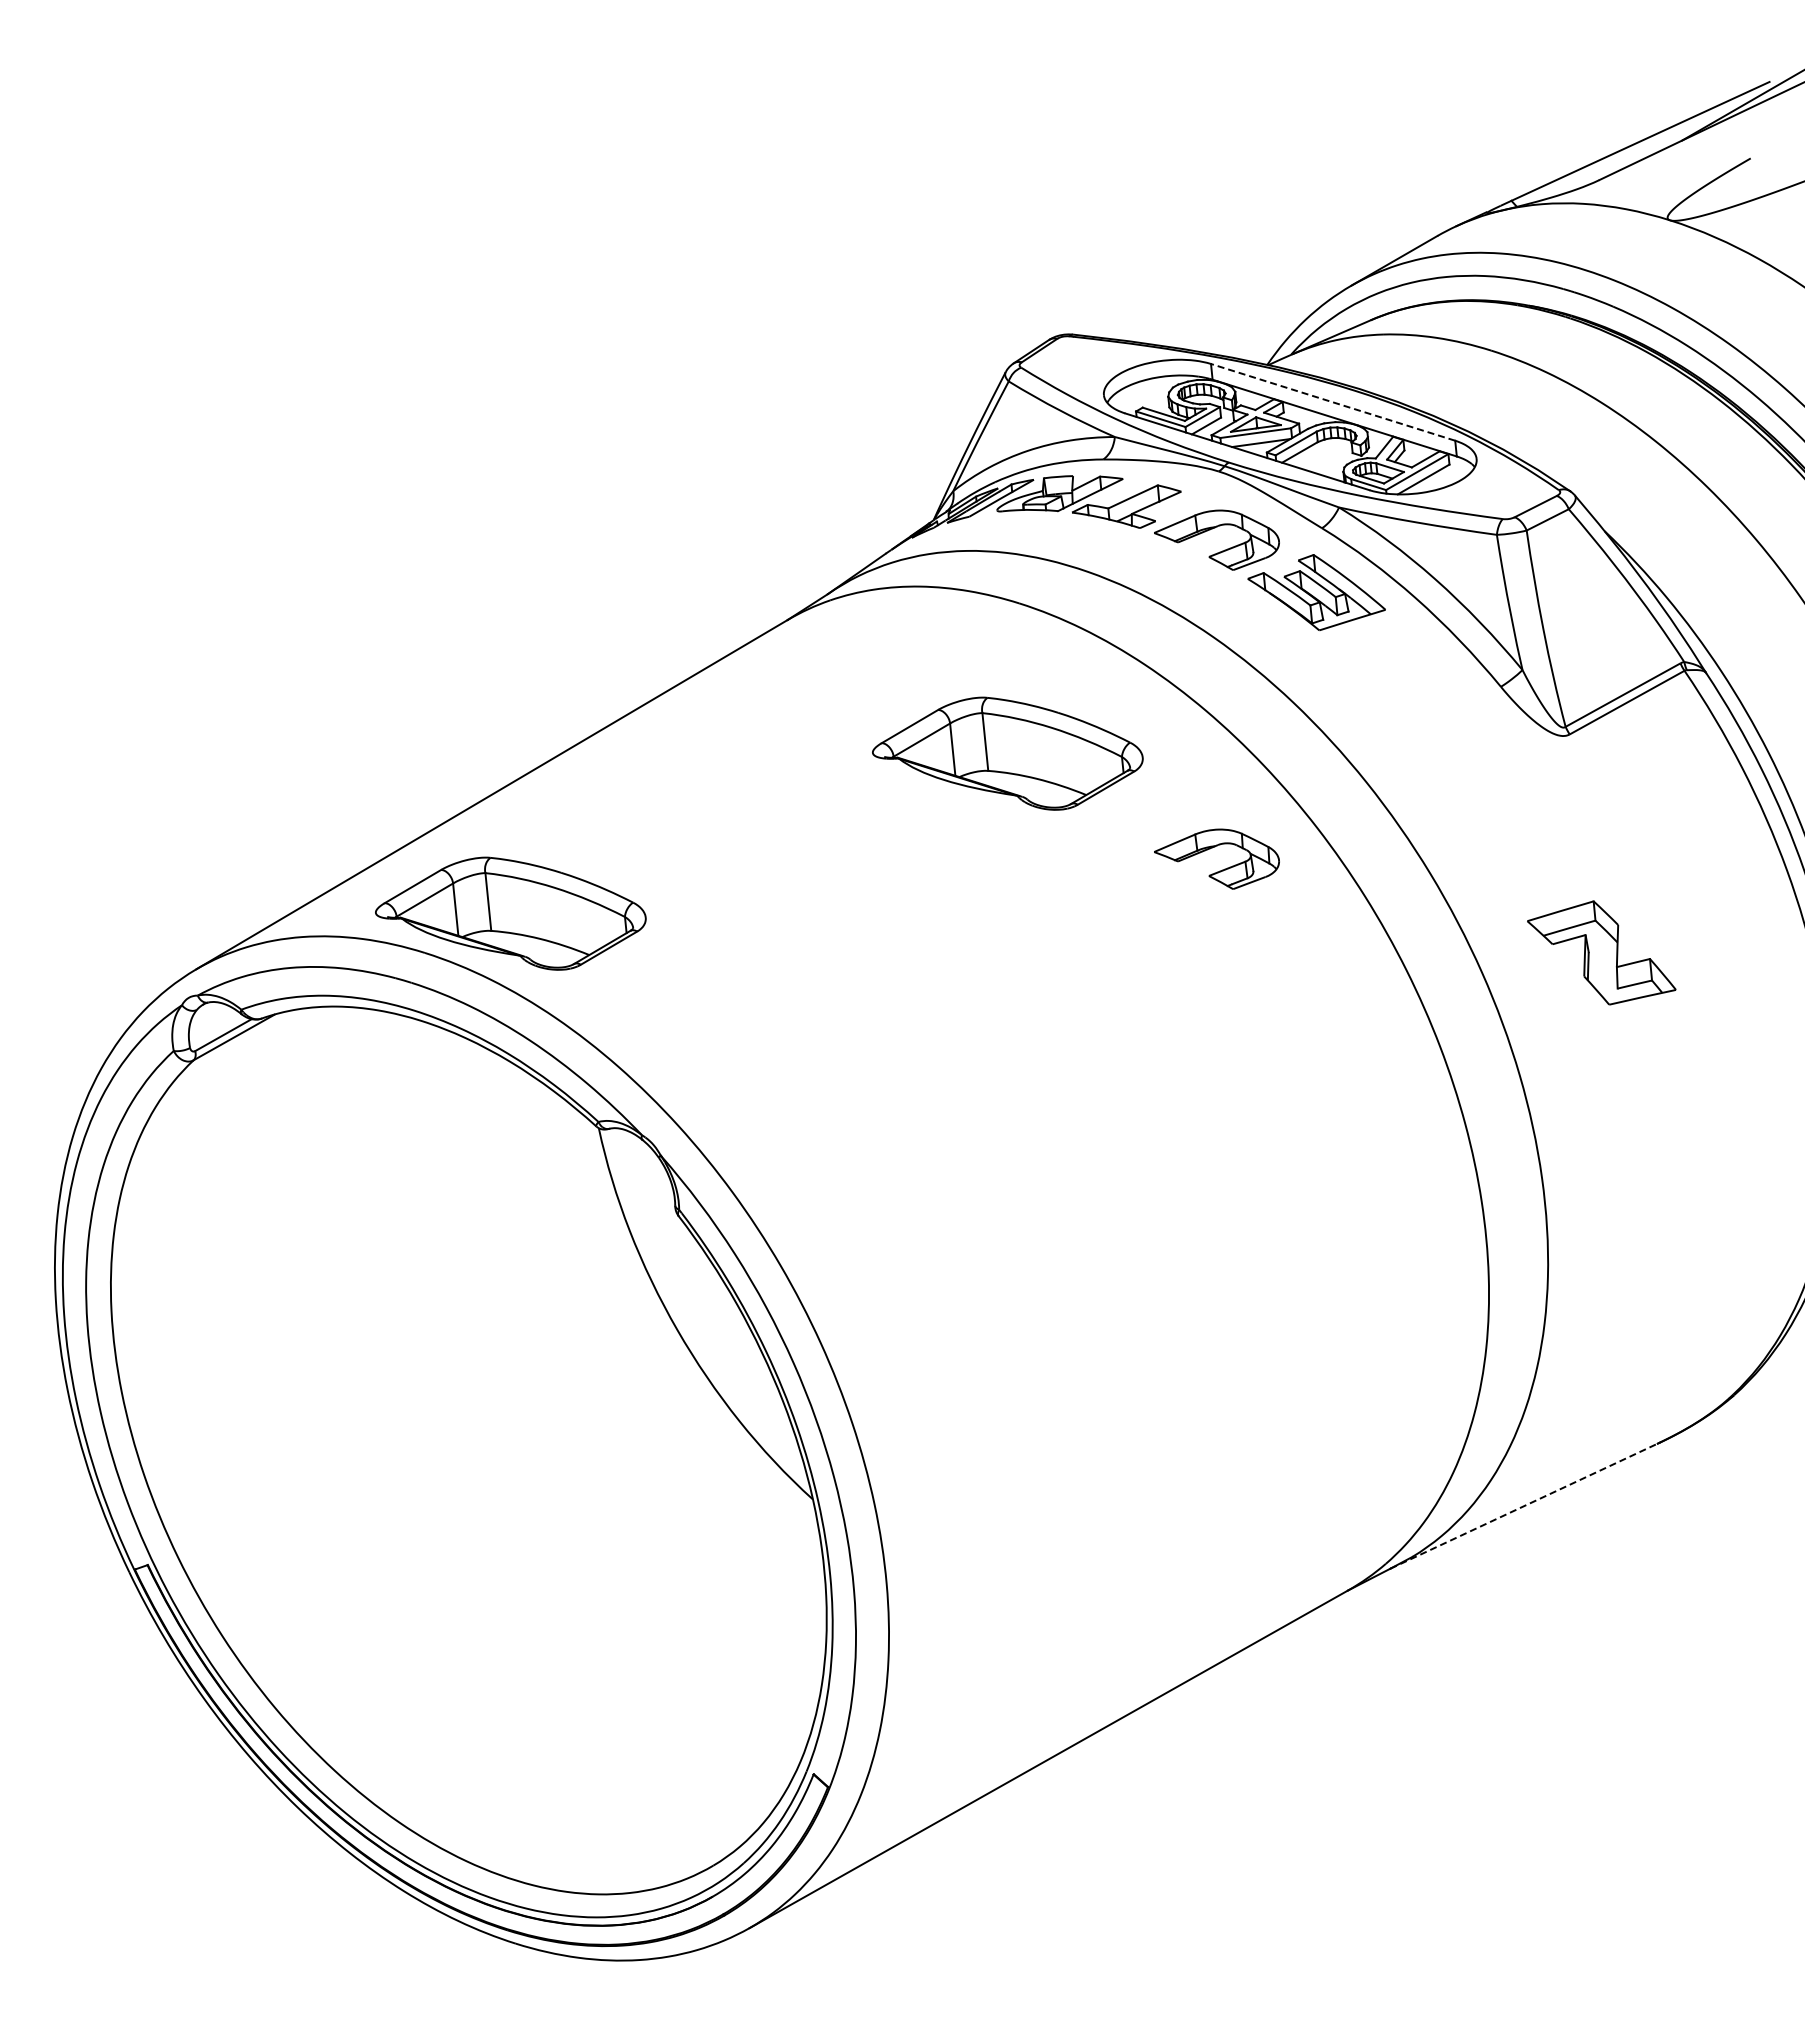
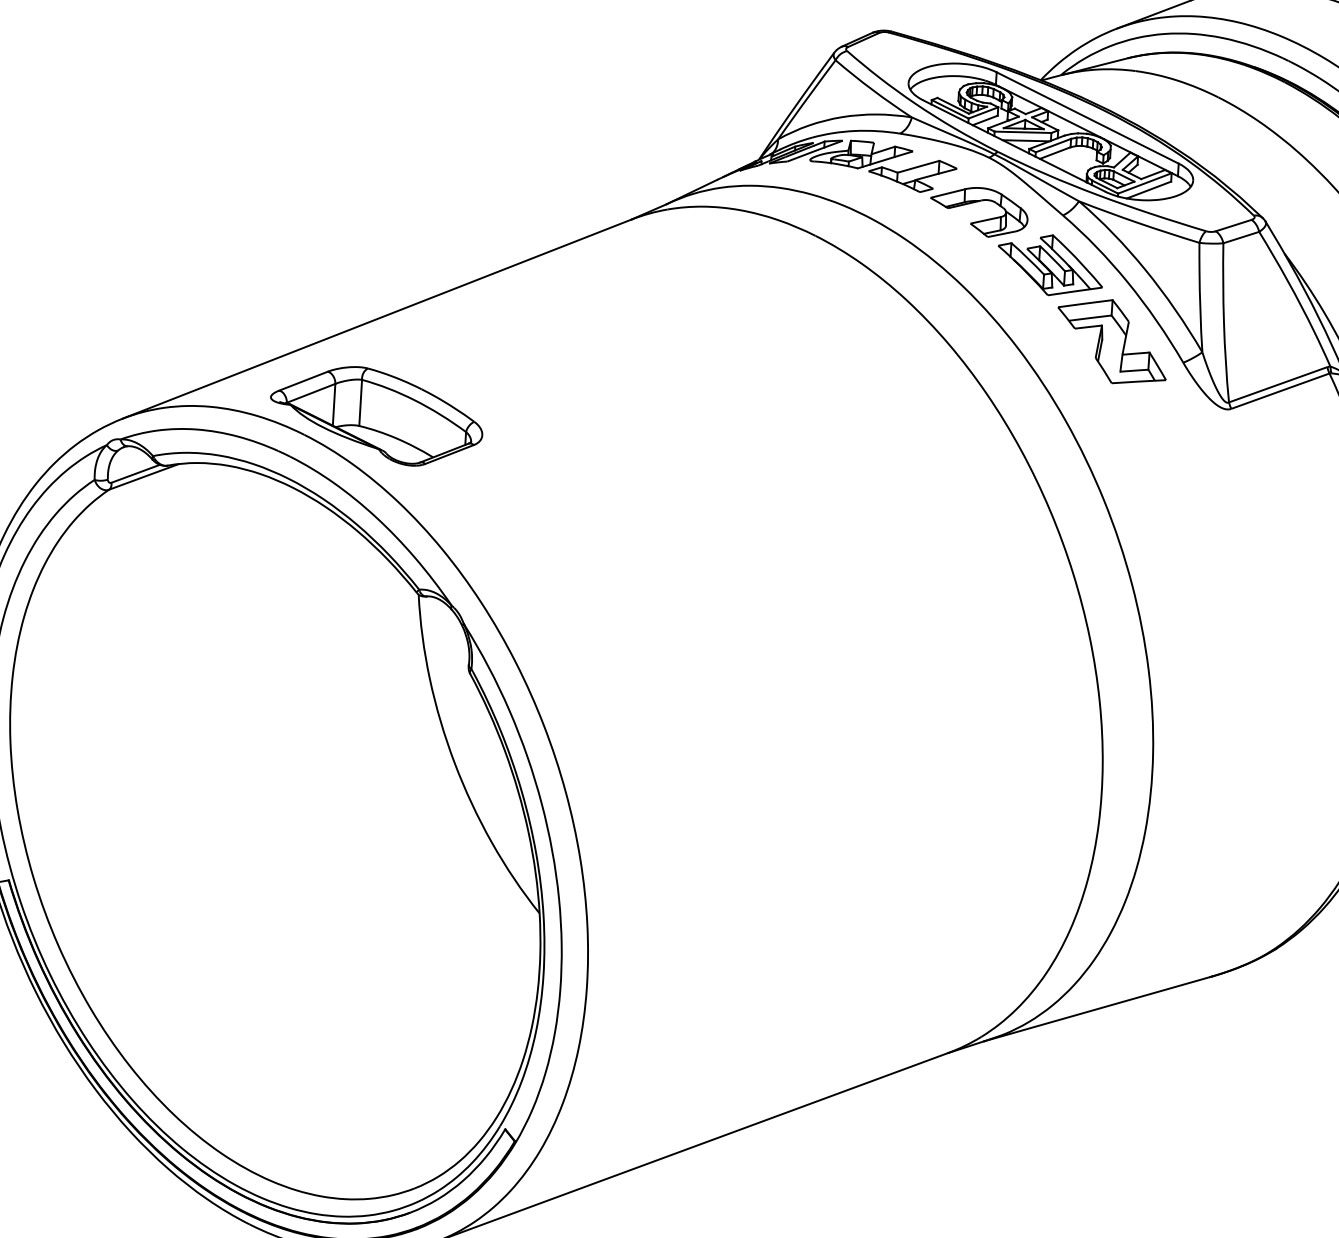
line: (1333, 402) -> (1087, 118), dashed -> solid
part: (1007, 753) -> (787, 352), removed
part: (1212, 848) -> (936, 453), removed
part: (1601, 952) -> (1112, 341), moved
line: (1524, 1506) -> (1097, 1009), dashed -> solid

